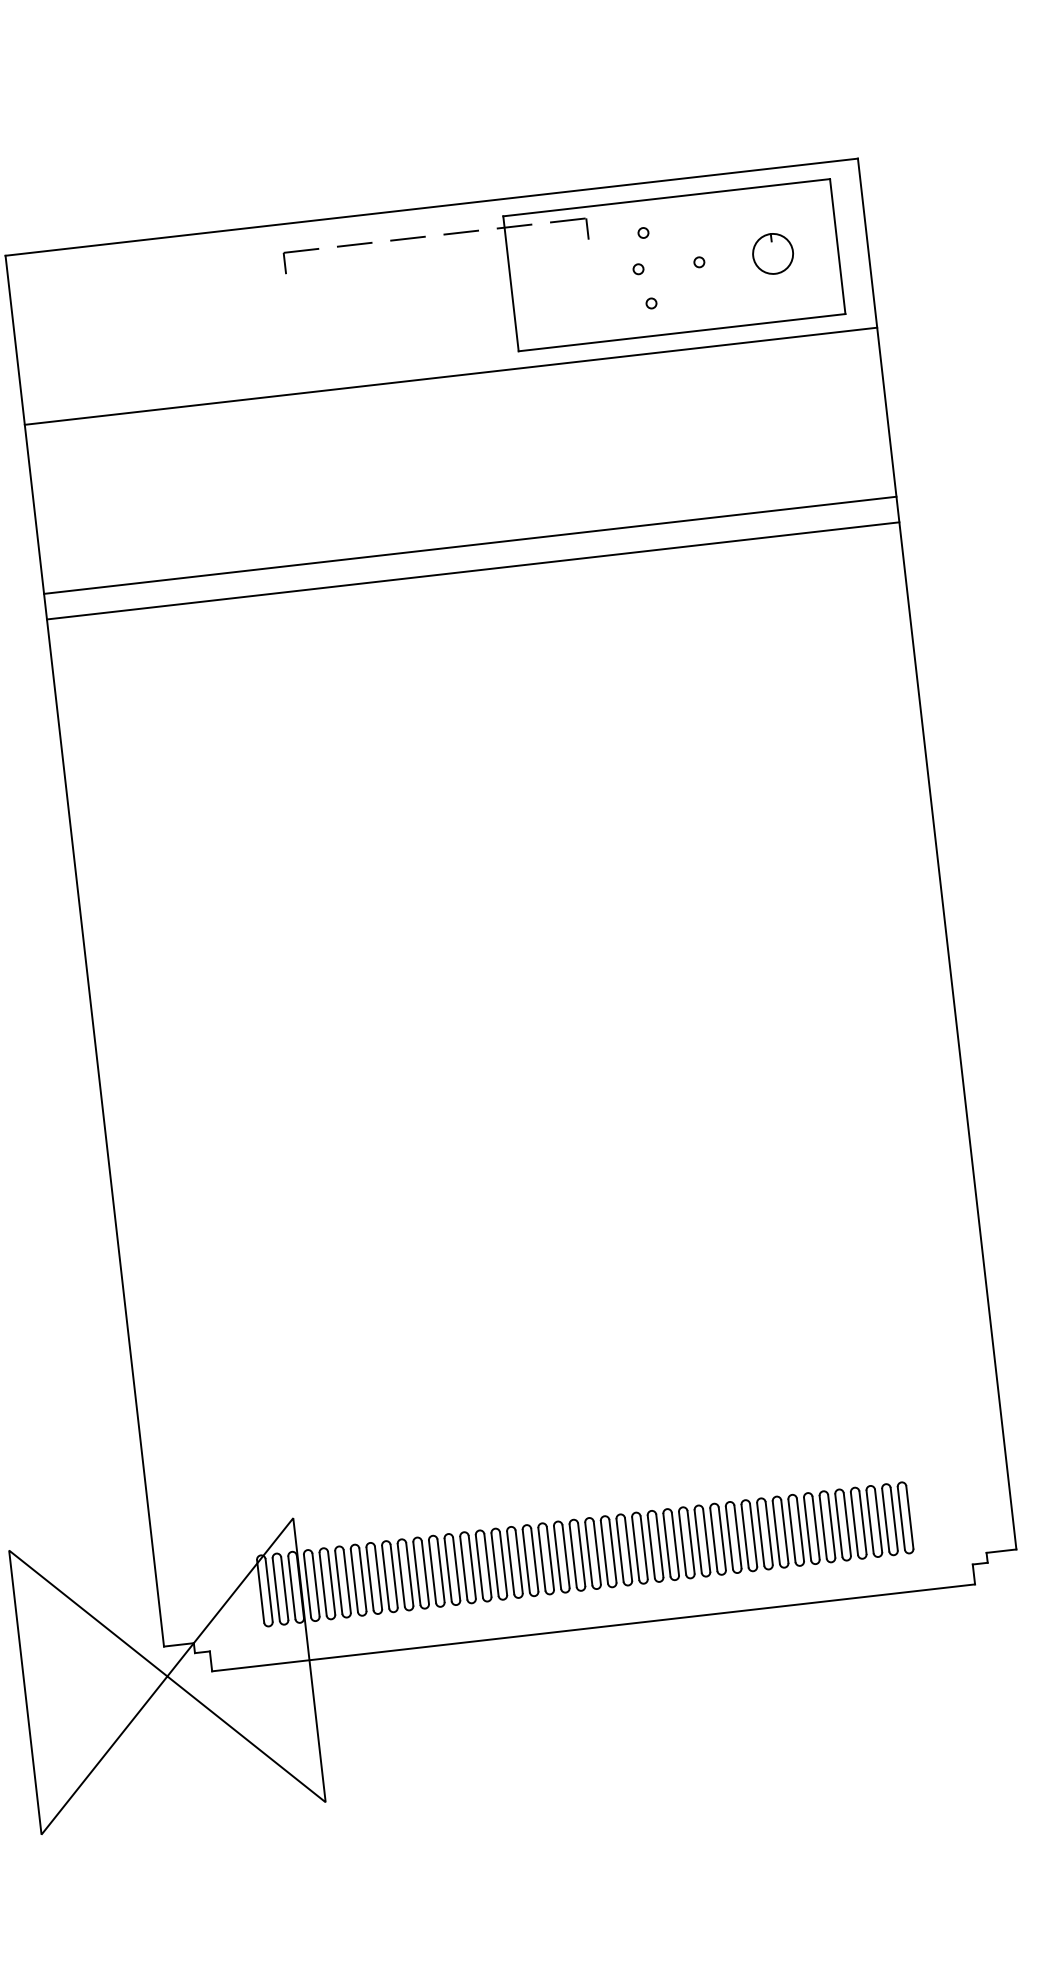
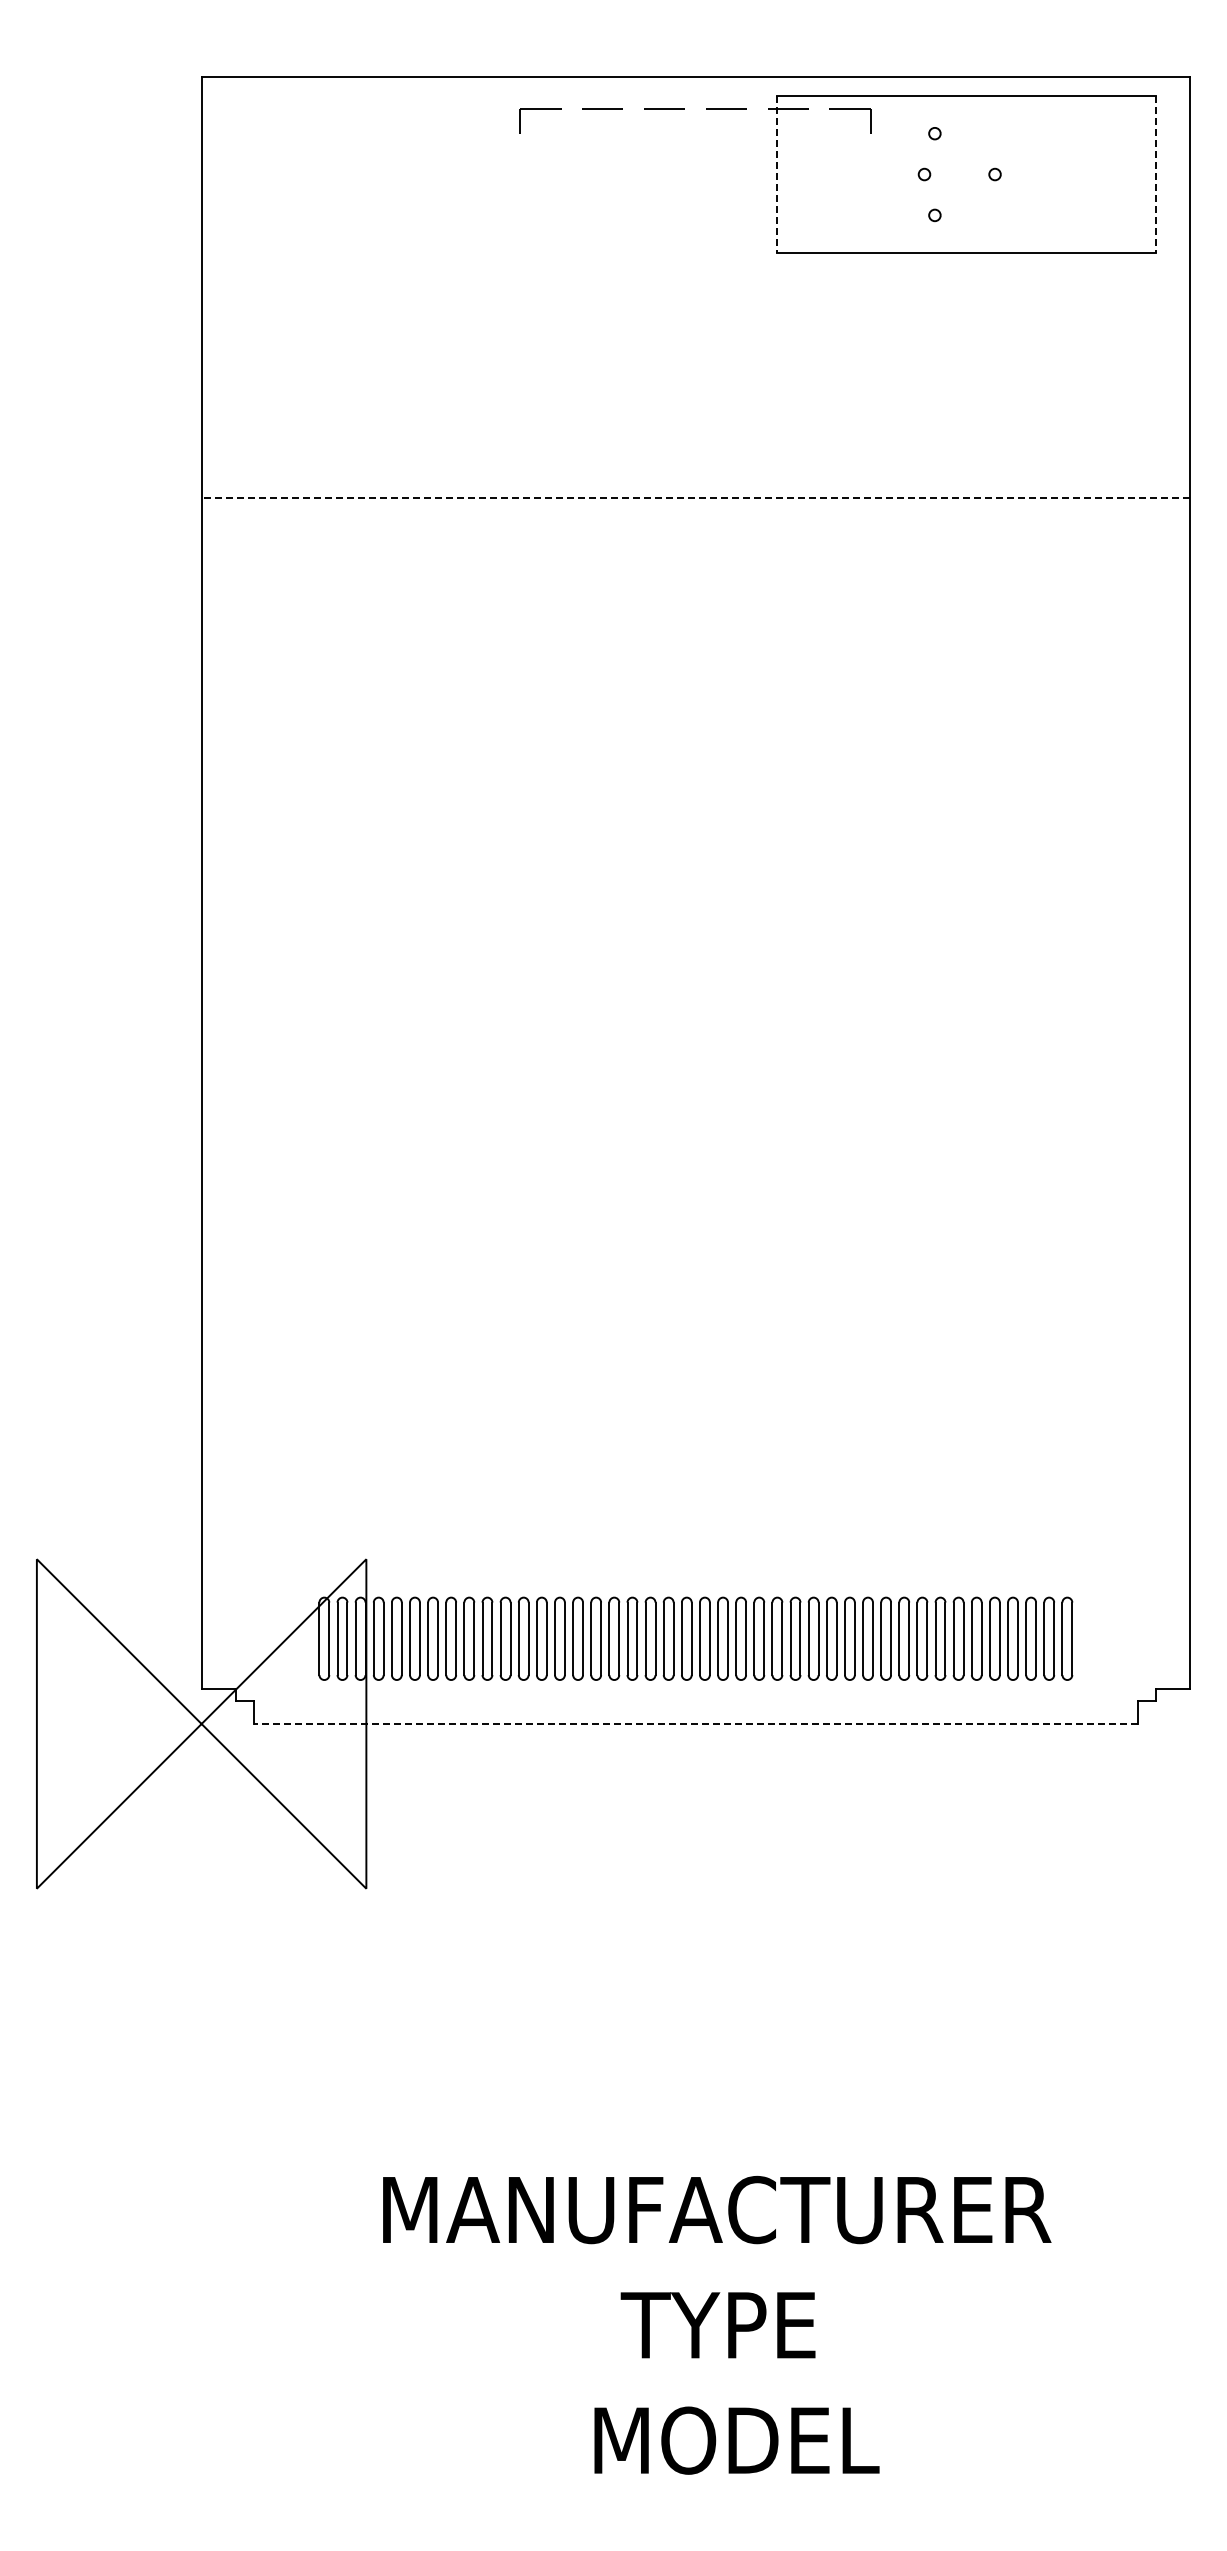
line: (837, 247) -> (1155, 175), solid -> dashed
part: (773, 253) -> (1080, 174), removed
line: (511, 284) -> (776, 175), solid -> dashed
line: (450, 376) -> (695, 272), removed
line: (469, 545) -> (695, 468), removed
line: (472, 571) -> (695, 498), solid -> dashed
line: (593, 1628) -> (695, 1724), solid -> dashed

